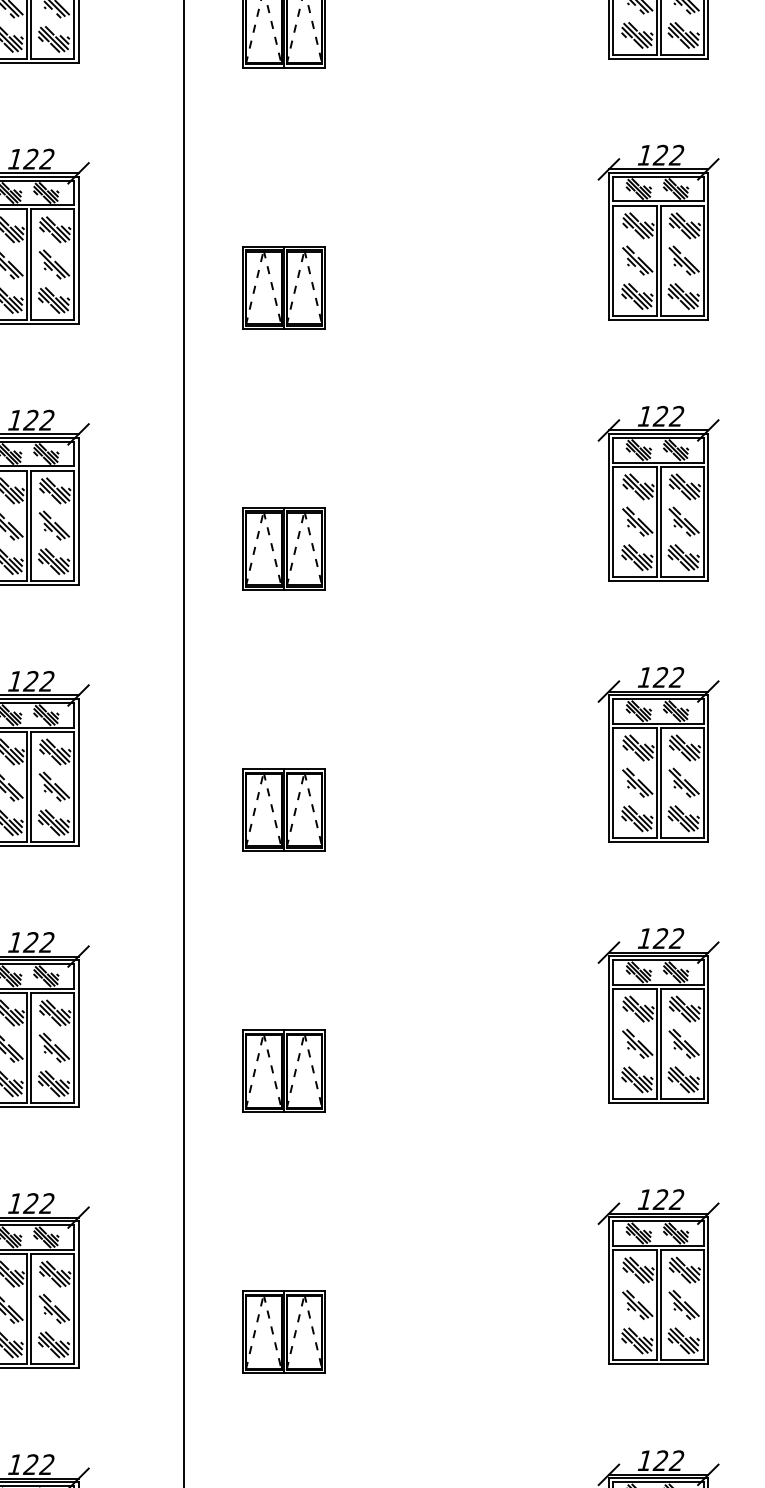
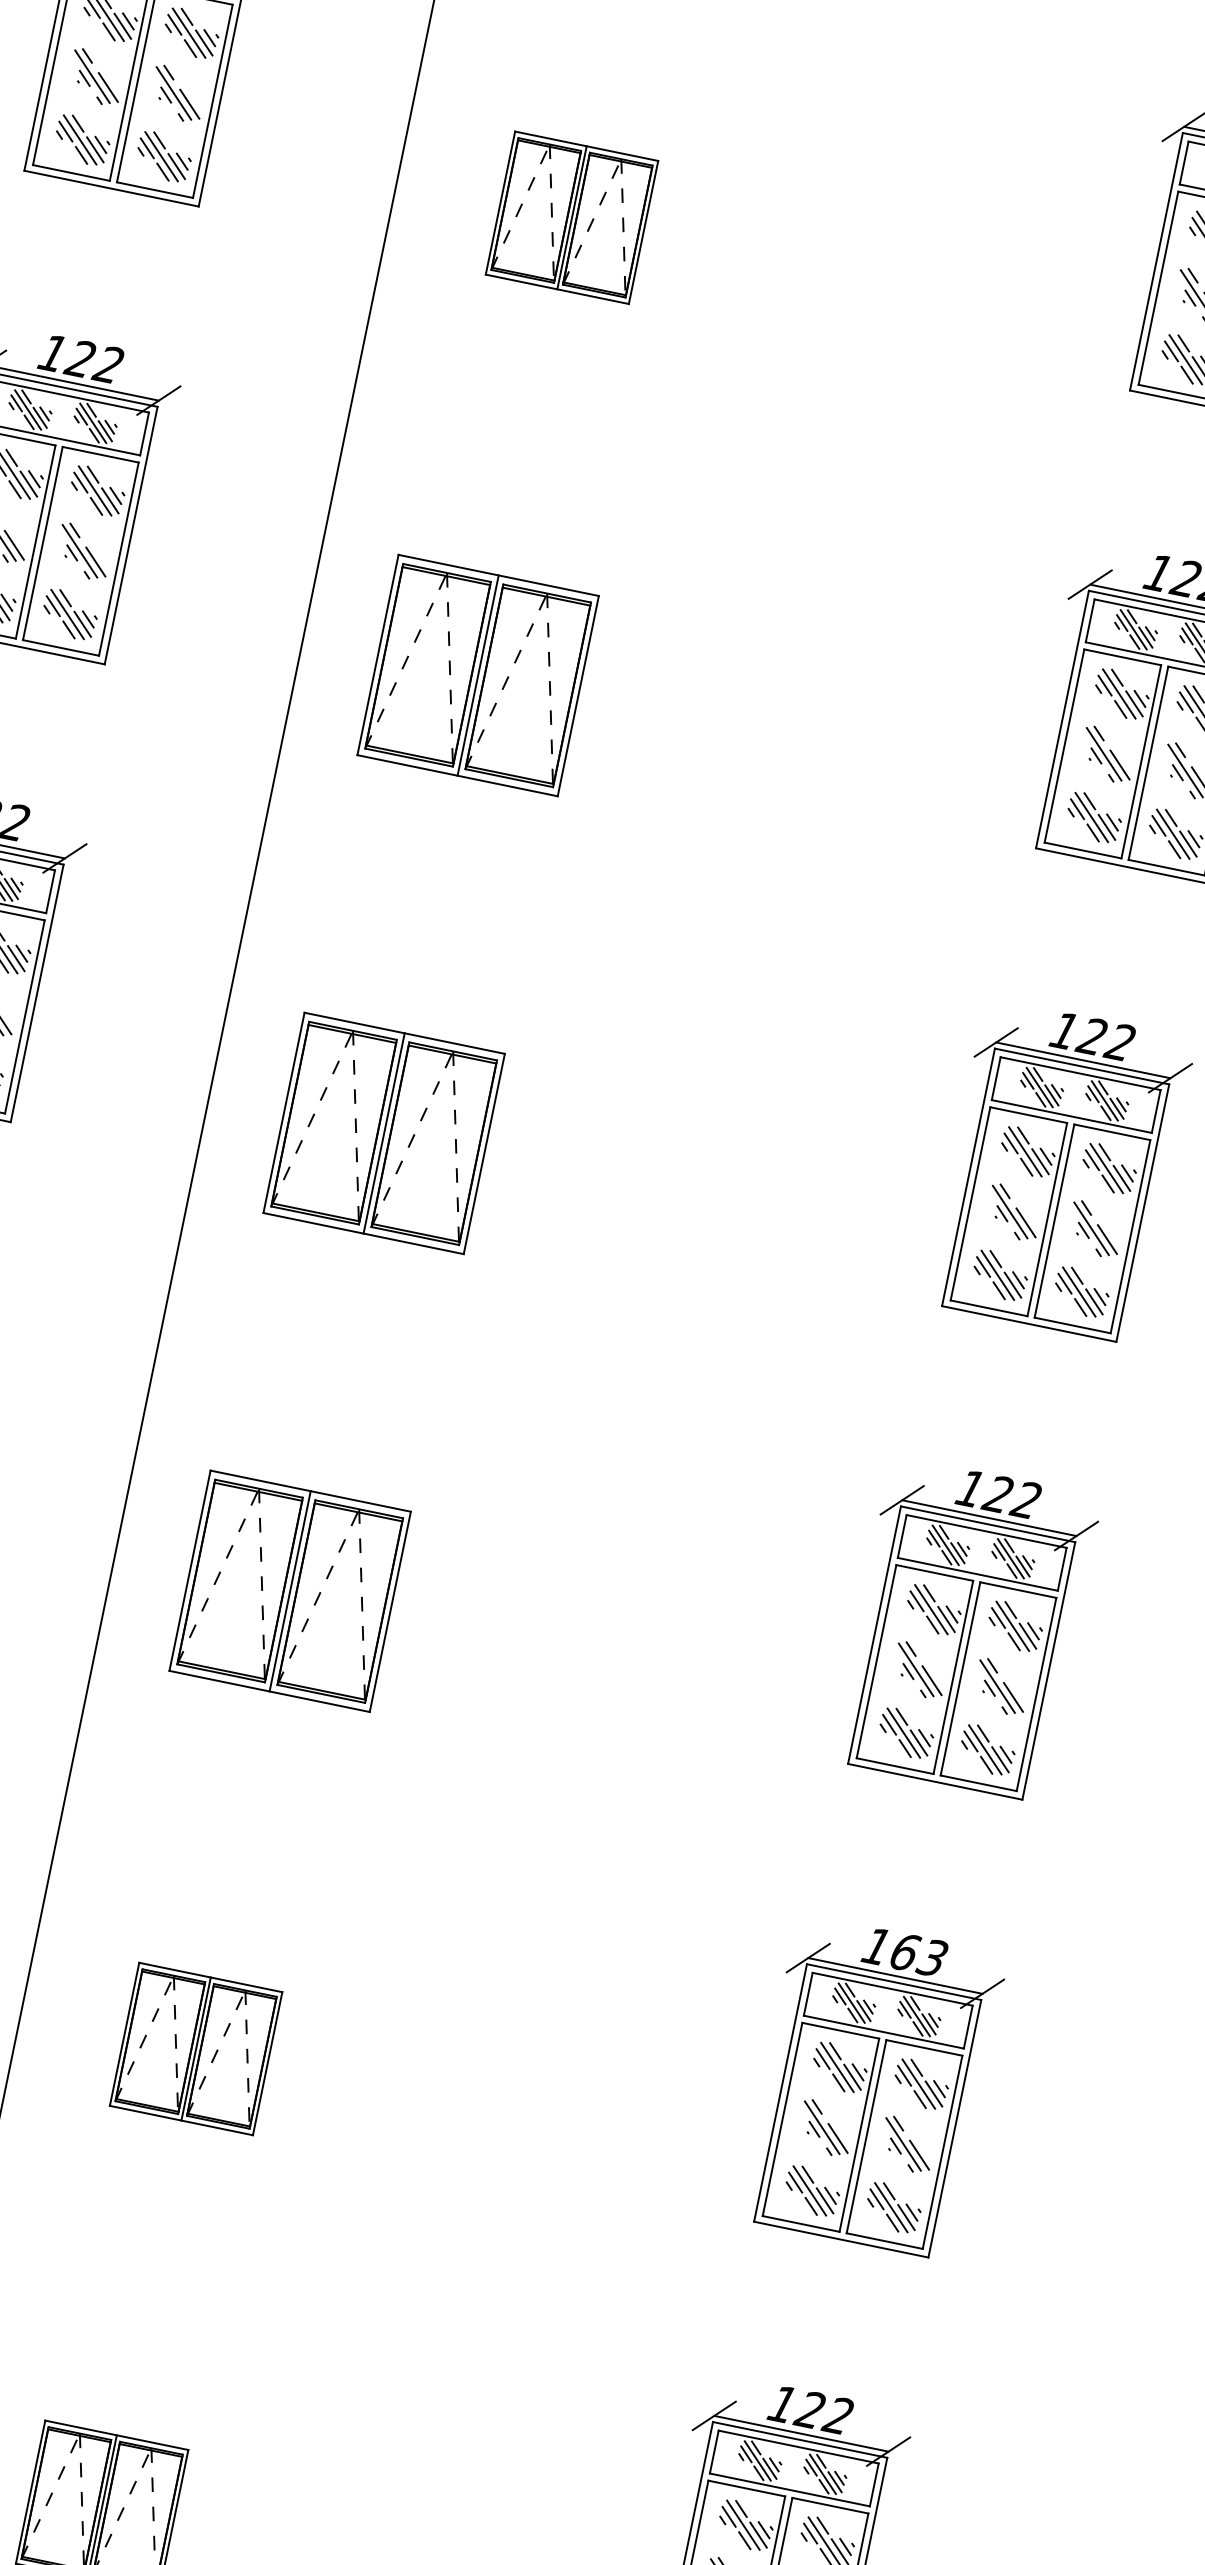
part: (283, 287) -> (477, 674), size x1.4
part: (283, 548) -> (383, 1132), size x1.4
part: (283, 809) -> (289, 1589), size x1.4
text: (668, 938) -> (917, 1954), 122 -> 163

